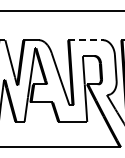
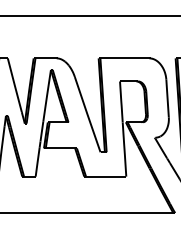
line: (86, 40) -> (125, 58), dashed -> solid

